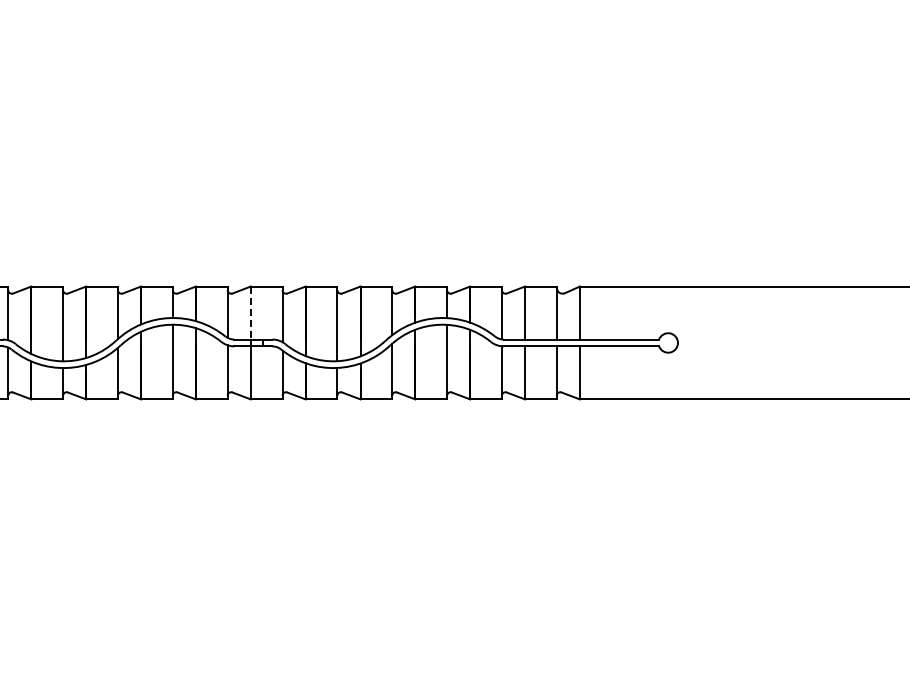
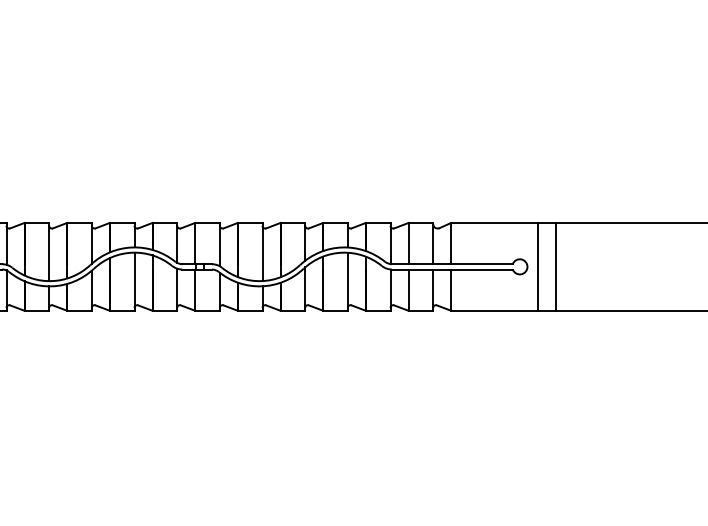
line: (250, 313) -> (194, 243), dashed -> solid
line: (691, 342) -> (537, 266), added
line: (714, 342) -> (555, 266), added

